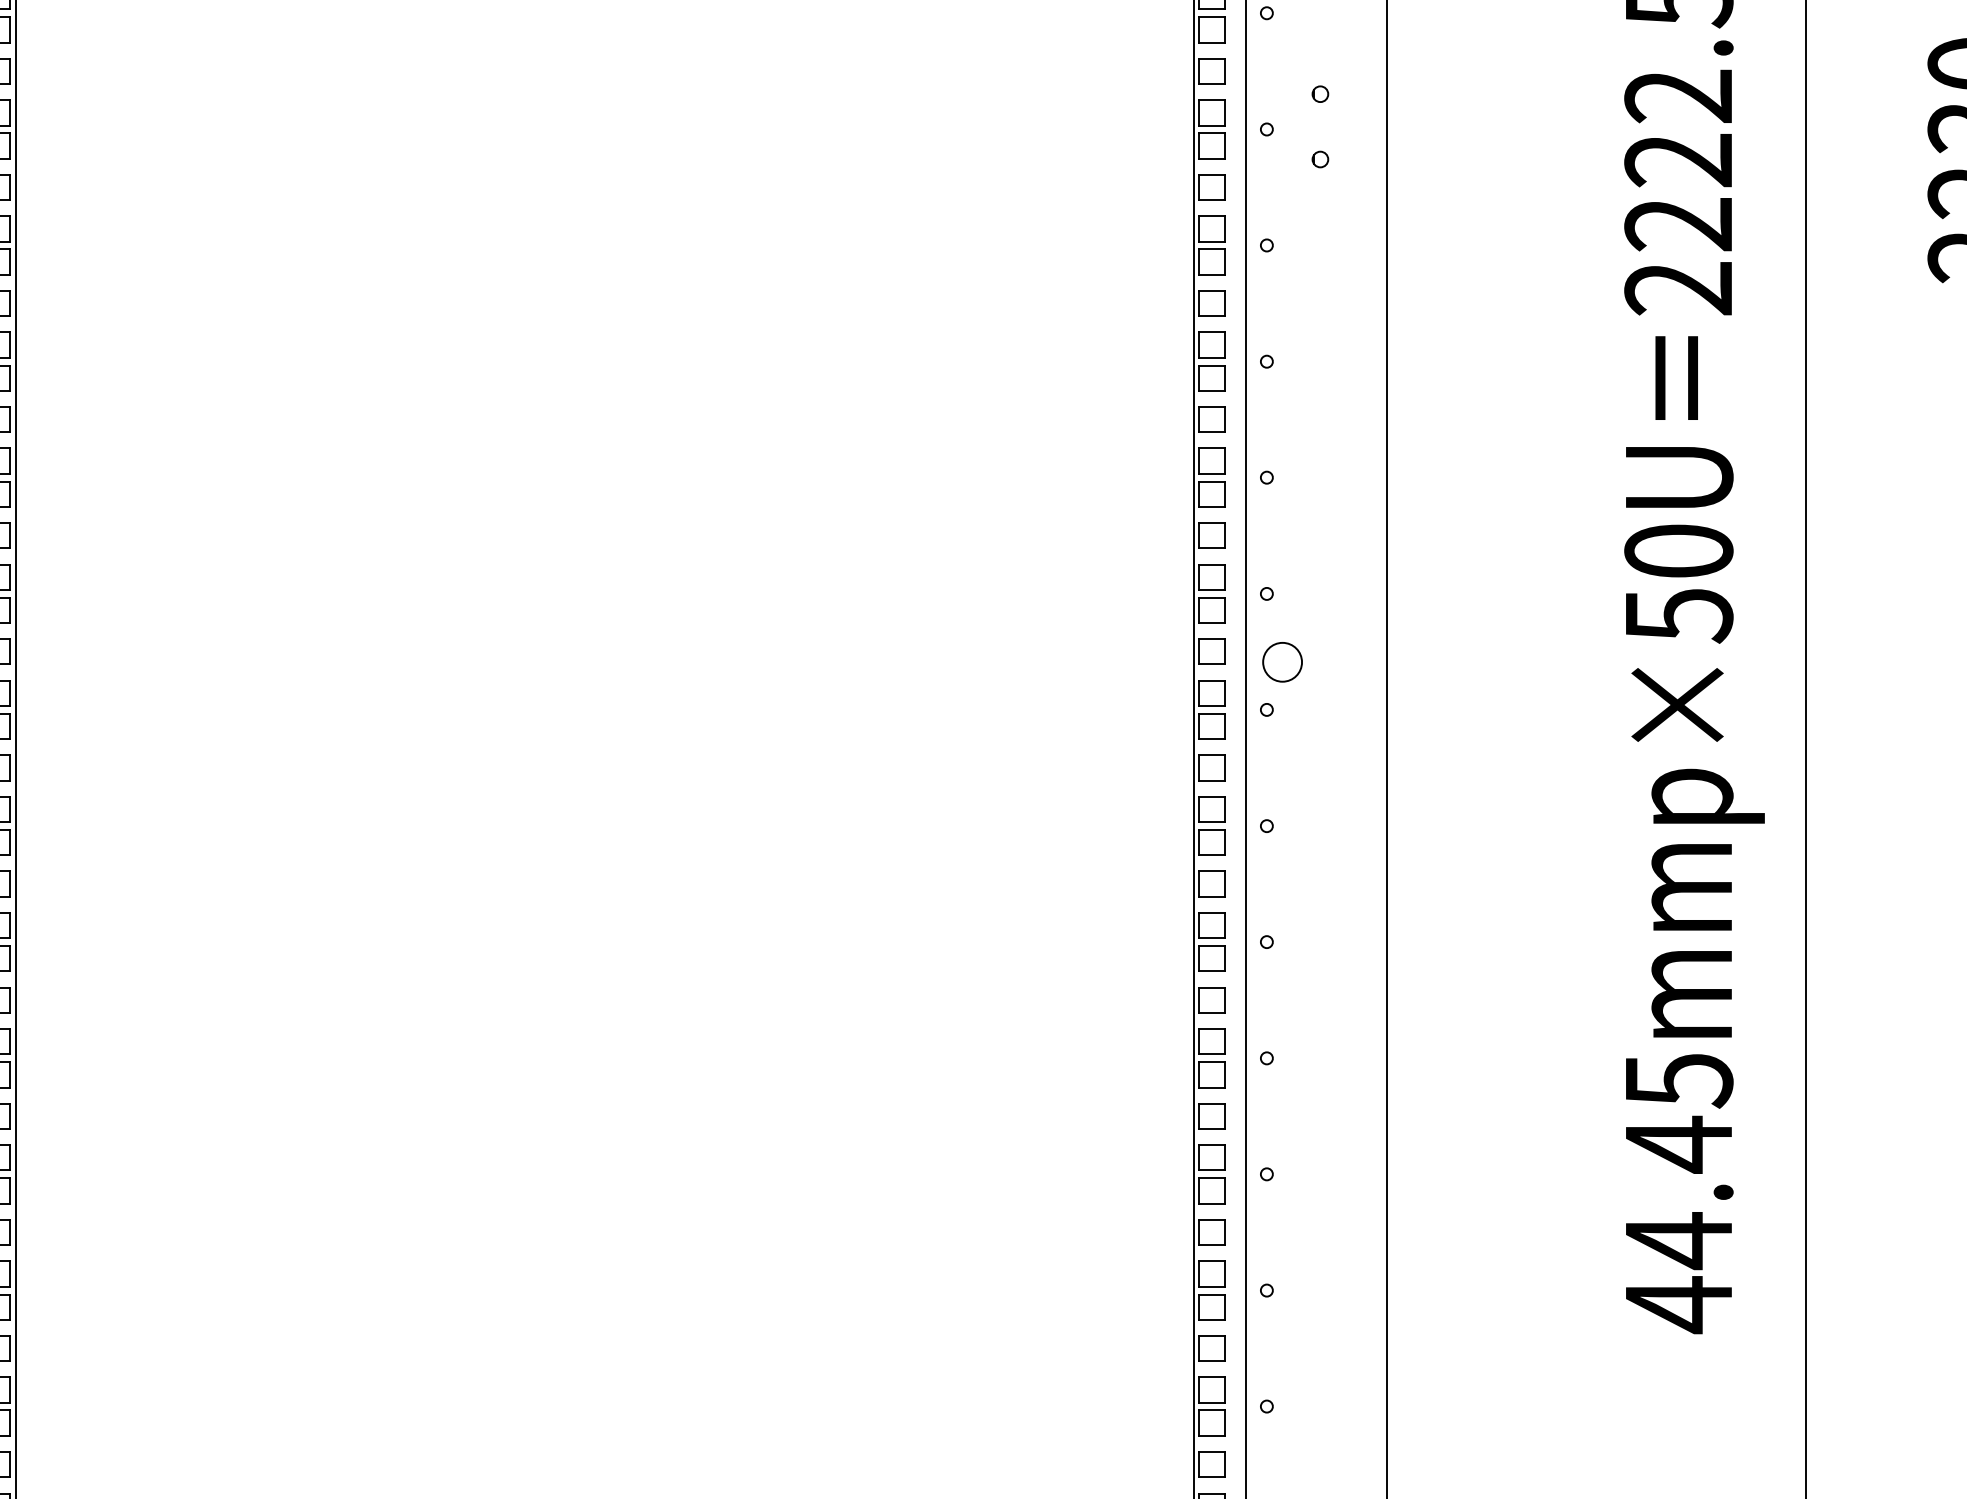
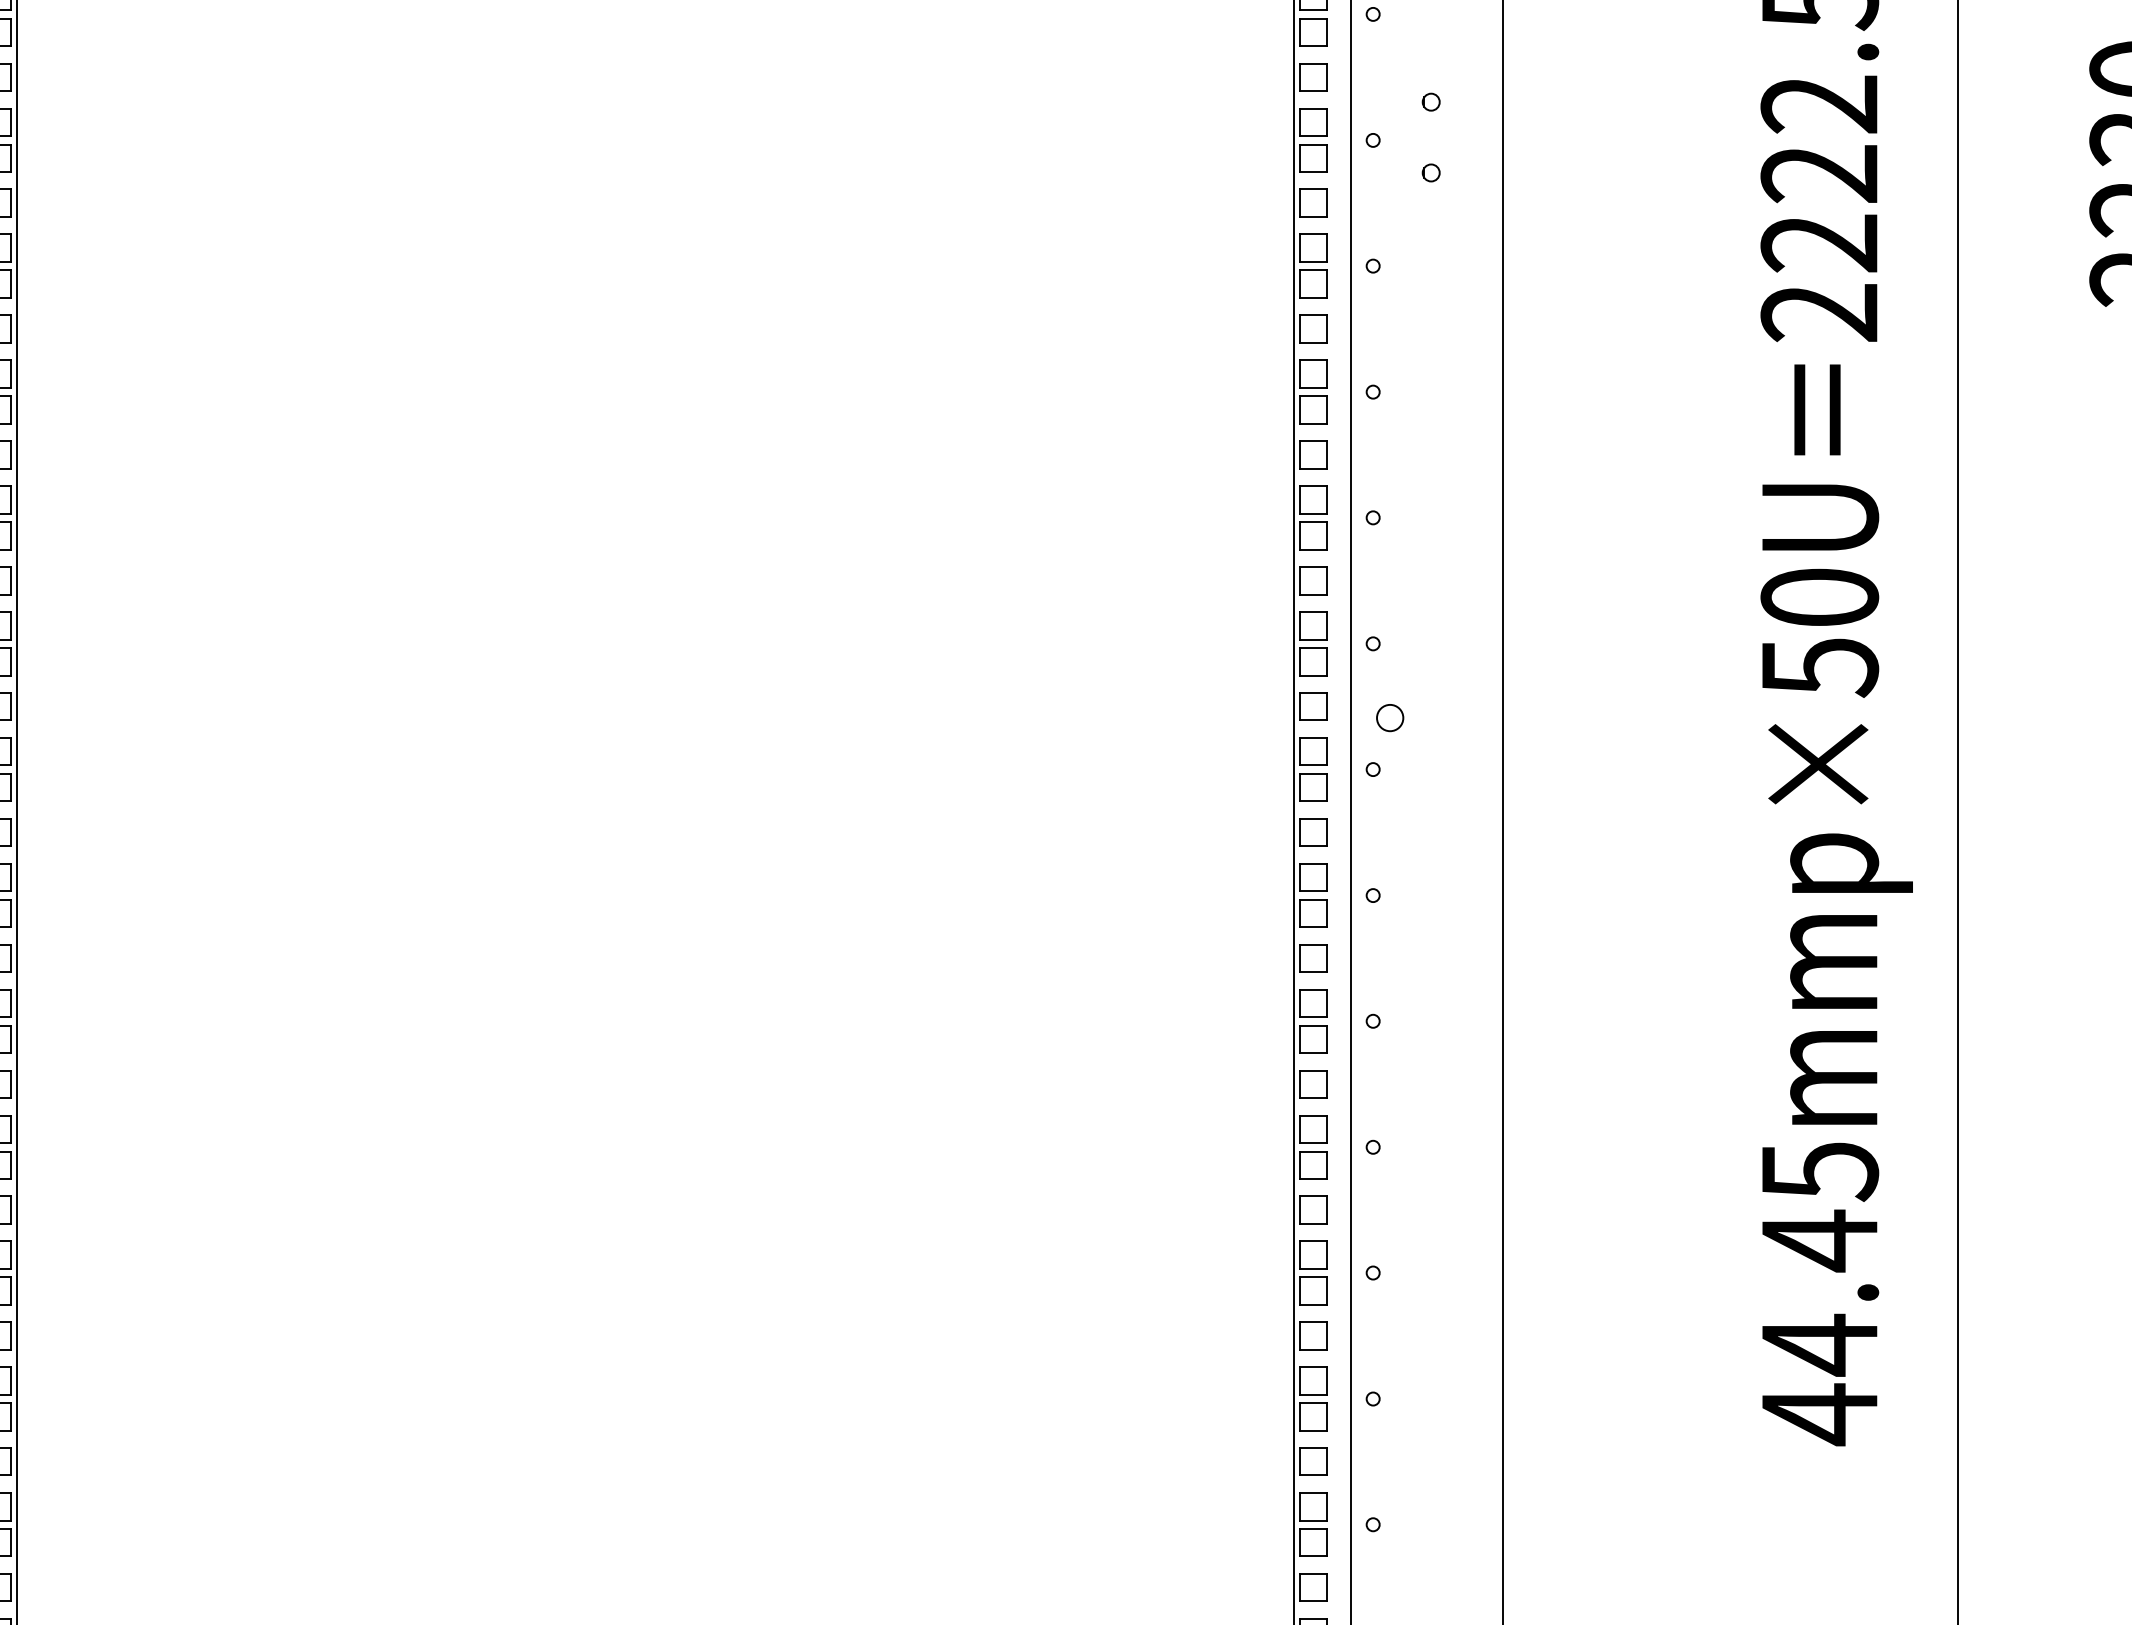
circle: (1282, 662) -> (1390, 718), size x0.62

